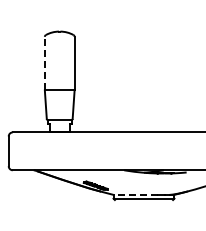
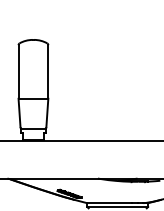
line: (44, 63) -> (18, 71), dashed -> solid
line: (135, 194) -> (109, 202), dashed -> solid

